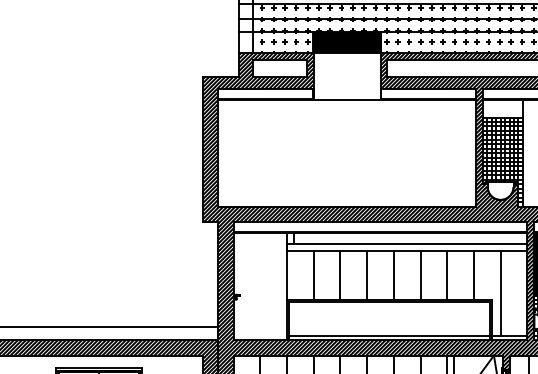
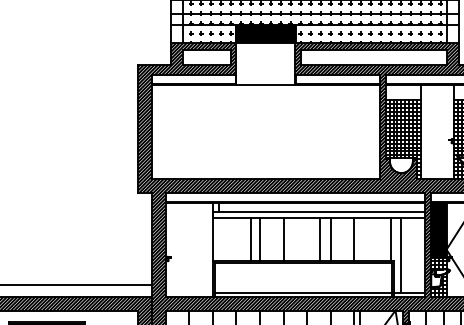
line: (313, 275) -> (250, 239), moved
line: (393, 275) -> (320, 239), moved
line: (473, 275) -> (390, 239), moved

